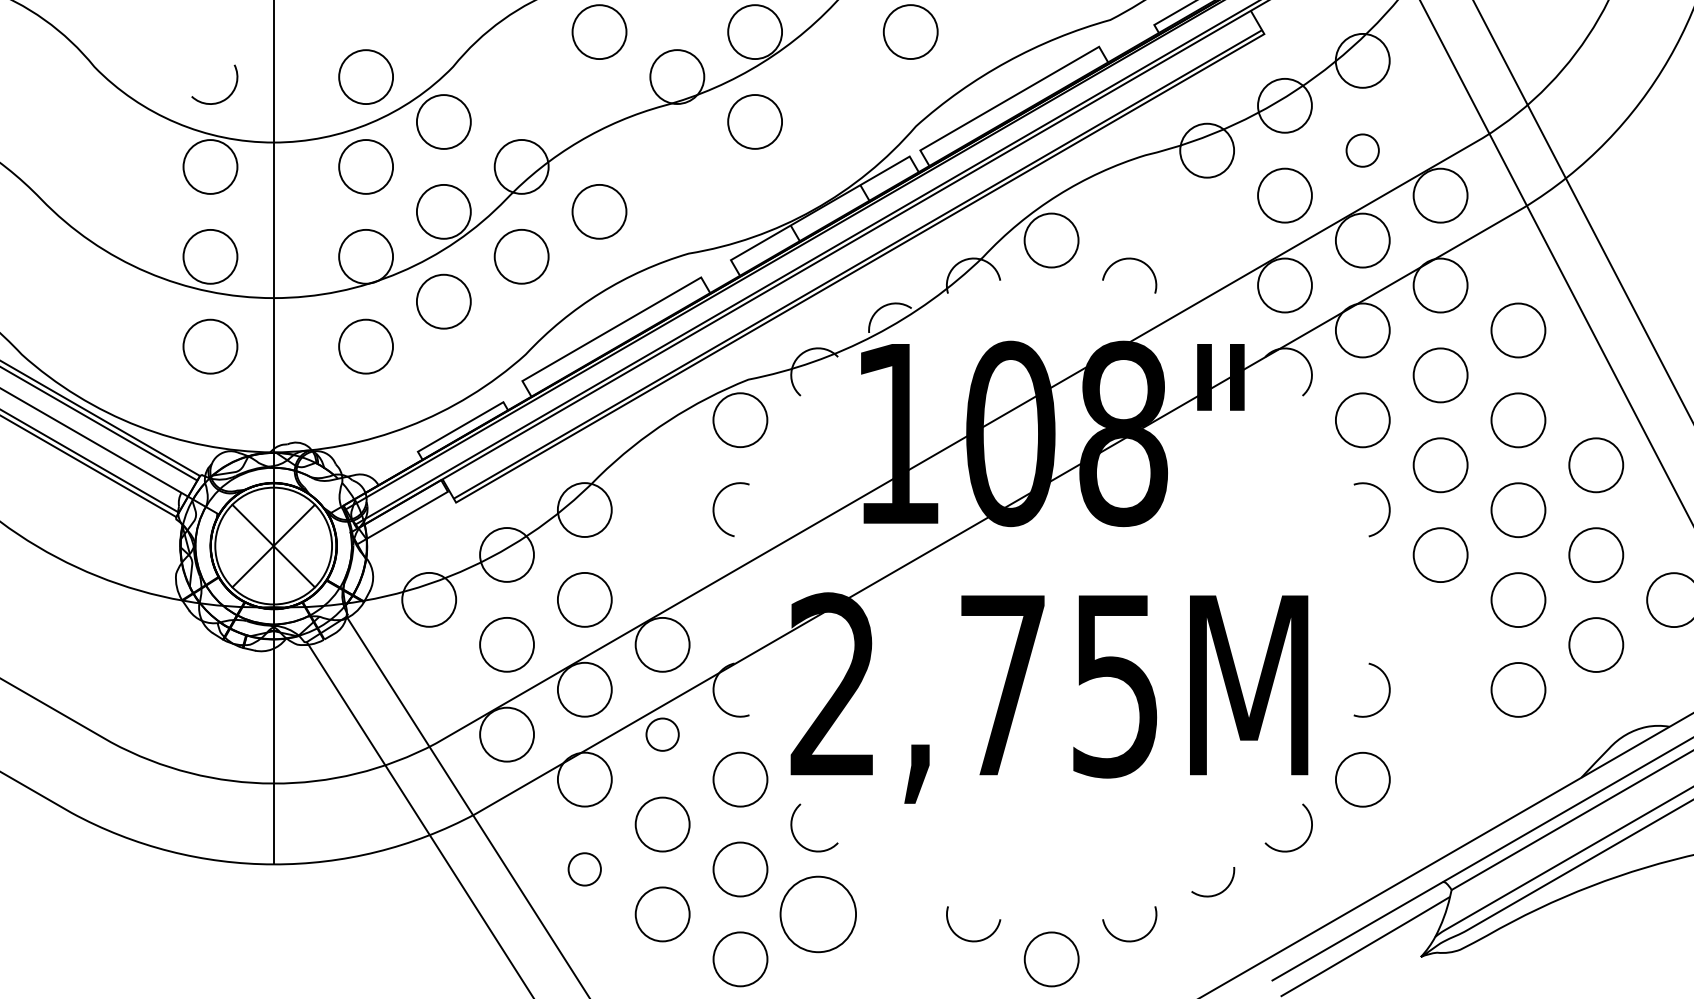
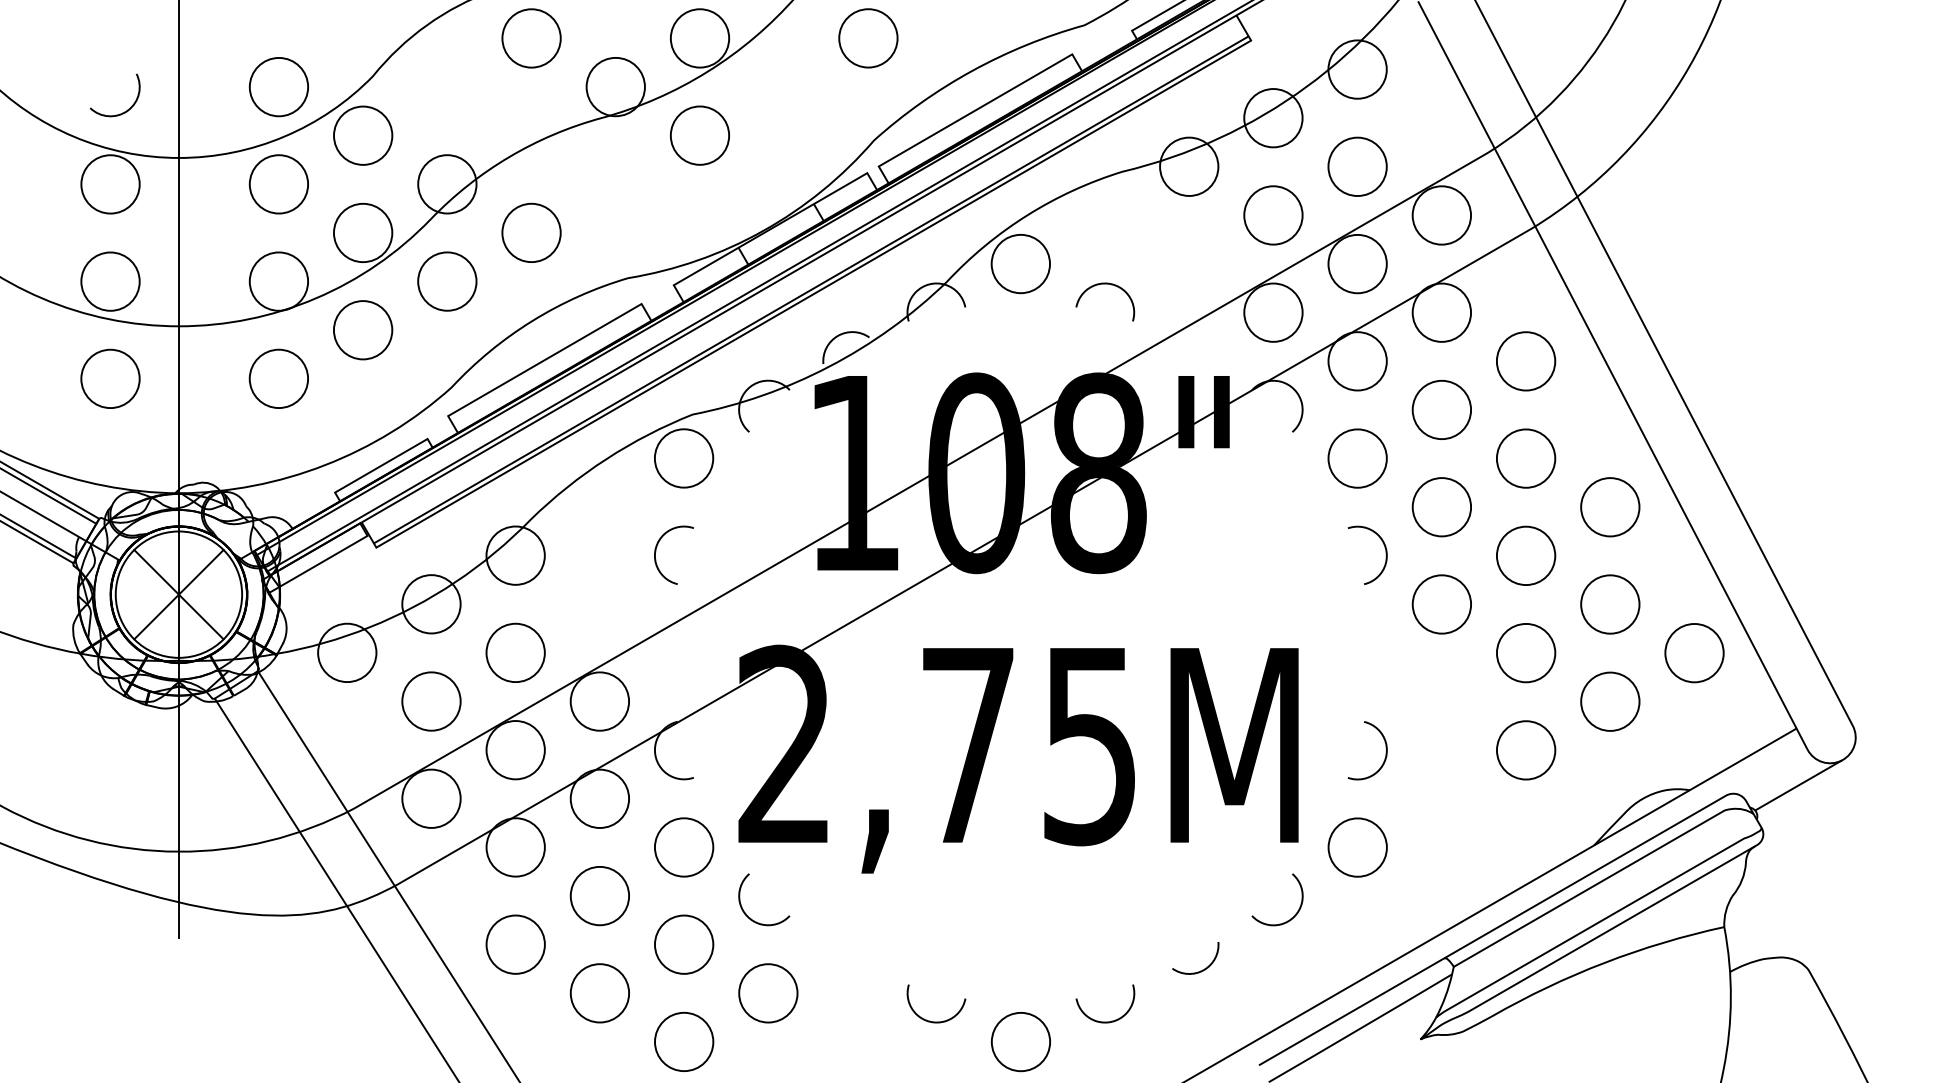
circle: (1362, 150) -> (1357, 166), size x1.67
circle: (662, 734) -> (599, 798), size x1.67
circle: (584, 869) -> (515, 944), size x1.67
circle: (818, 914) -> (768, 993), size x0.71

